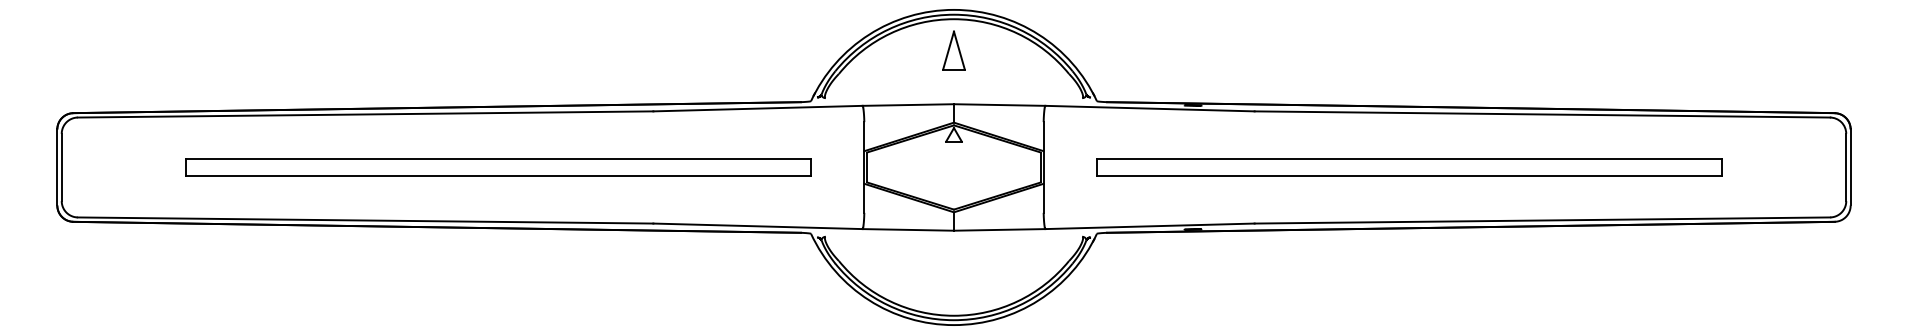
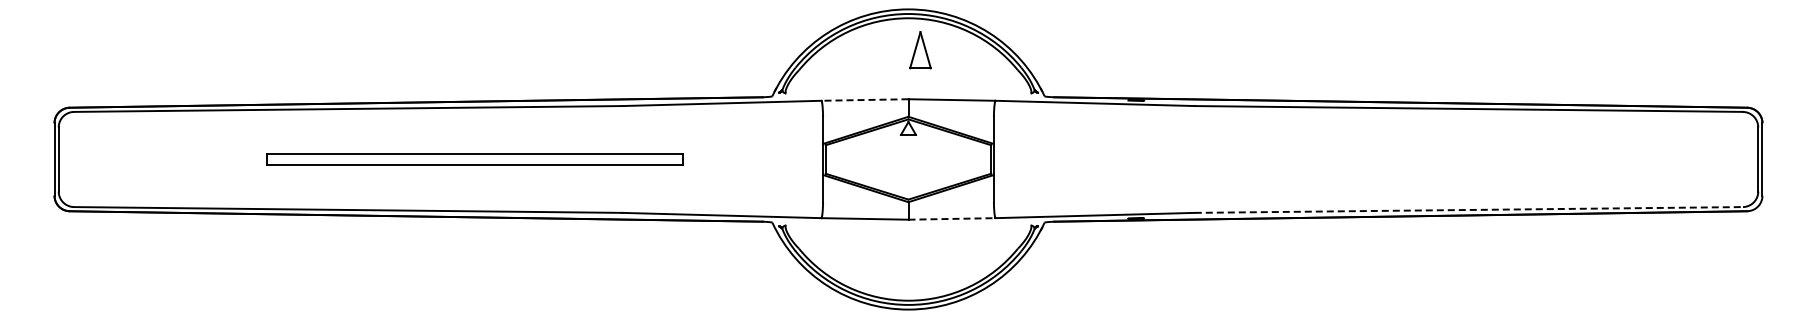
part: (954, 50) -> (920, 50), moved
line: (907, 105) -> (864, 100), solid -> dashed
part: (498, 167) -> (474, 159), size x0.7
part: (1408, 167) -> (1341, 159), removed
line: (1543, 220) -> (1469, 209), solid -> dashed
line: (1000, 229) -> (952, 218), solid -> dashed

